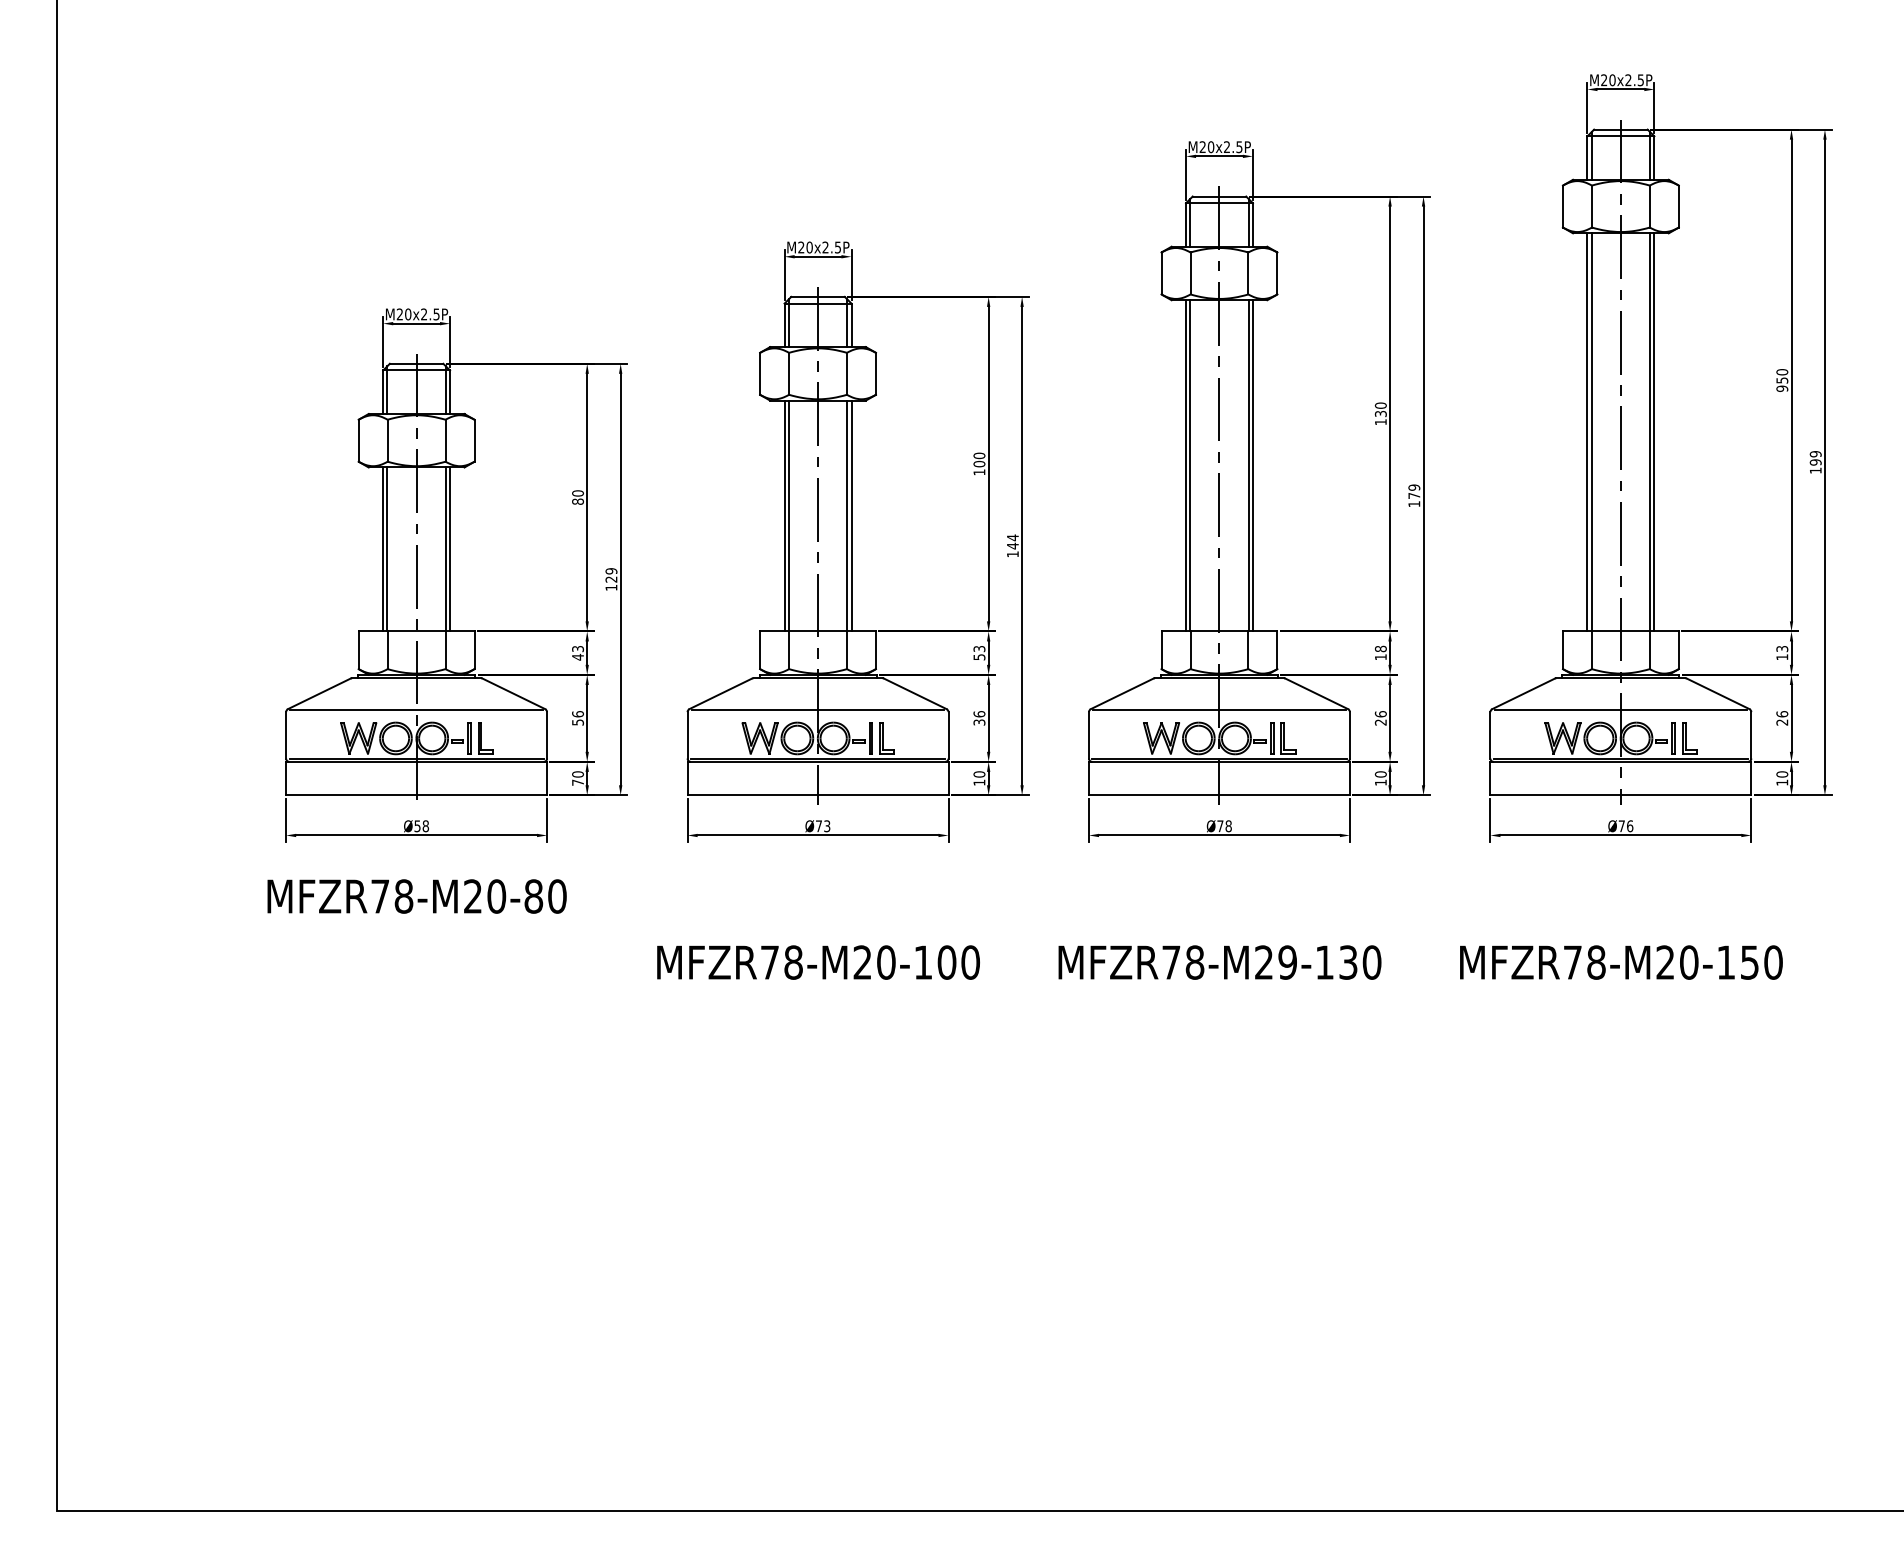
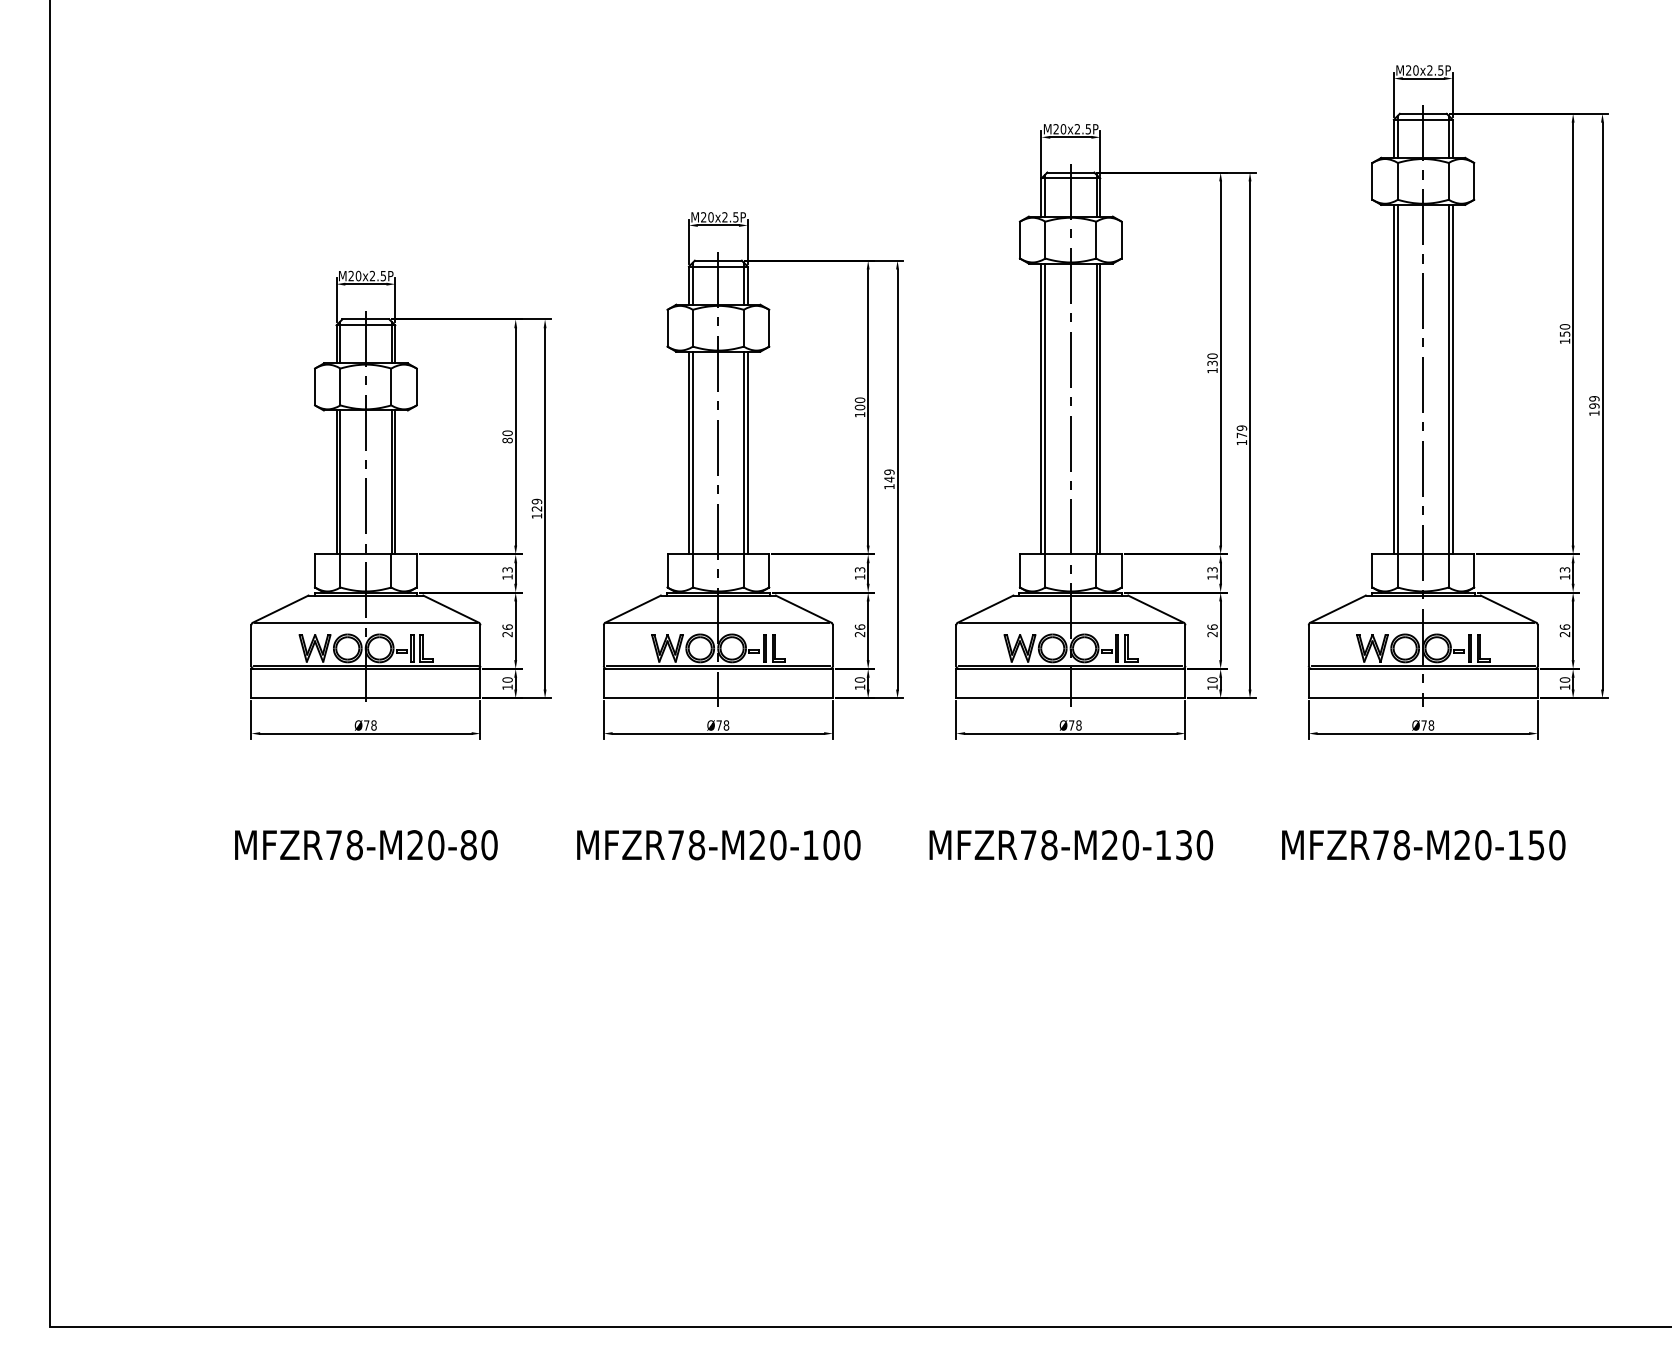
text: (1781, 388) -> (1564, 341), 950 -> 150
text: (1012, 538) -> (889, 472), 144 -> 149
text: (1380, 648) -> (1212, 569), 18 -> 13
text: (979, 656) -> (860, 576), 53 -> 13
text: (577, 657) -> (507, 577), 43 -> 13
text: (577, 722) -> (507, 634), 56 -> 26
text: (979, 722) -> (860, 634), 36 -> 26
text: (577, 781) -> (507, 686), 70 -> 10
text: (417, 826) -> (366, 725), Ø58 -> Ø78
text: (827, 826) -> (726, 725), Ø73 -> Ø78
text: (1630, 826) -> (1431, 725), Ø76 -> Ø78
text: (417, 896) -> (366, 845), moved
text: (1287, 962) -> (1130, 845), MFZR78-M29-130 -> MFZR78-M20-130

